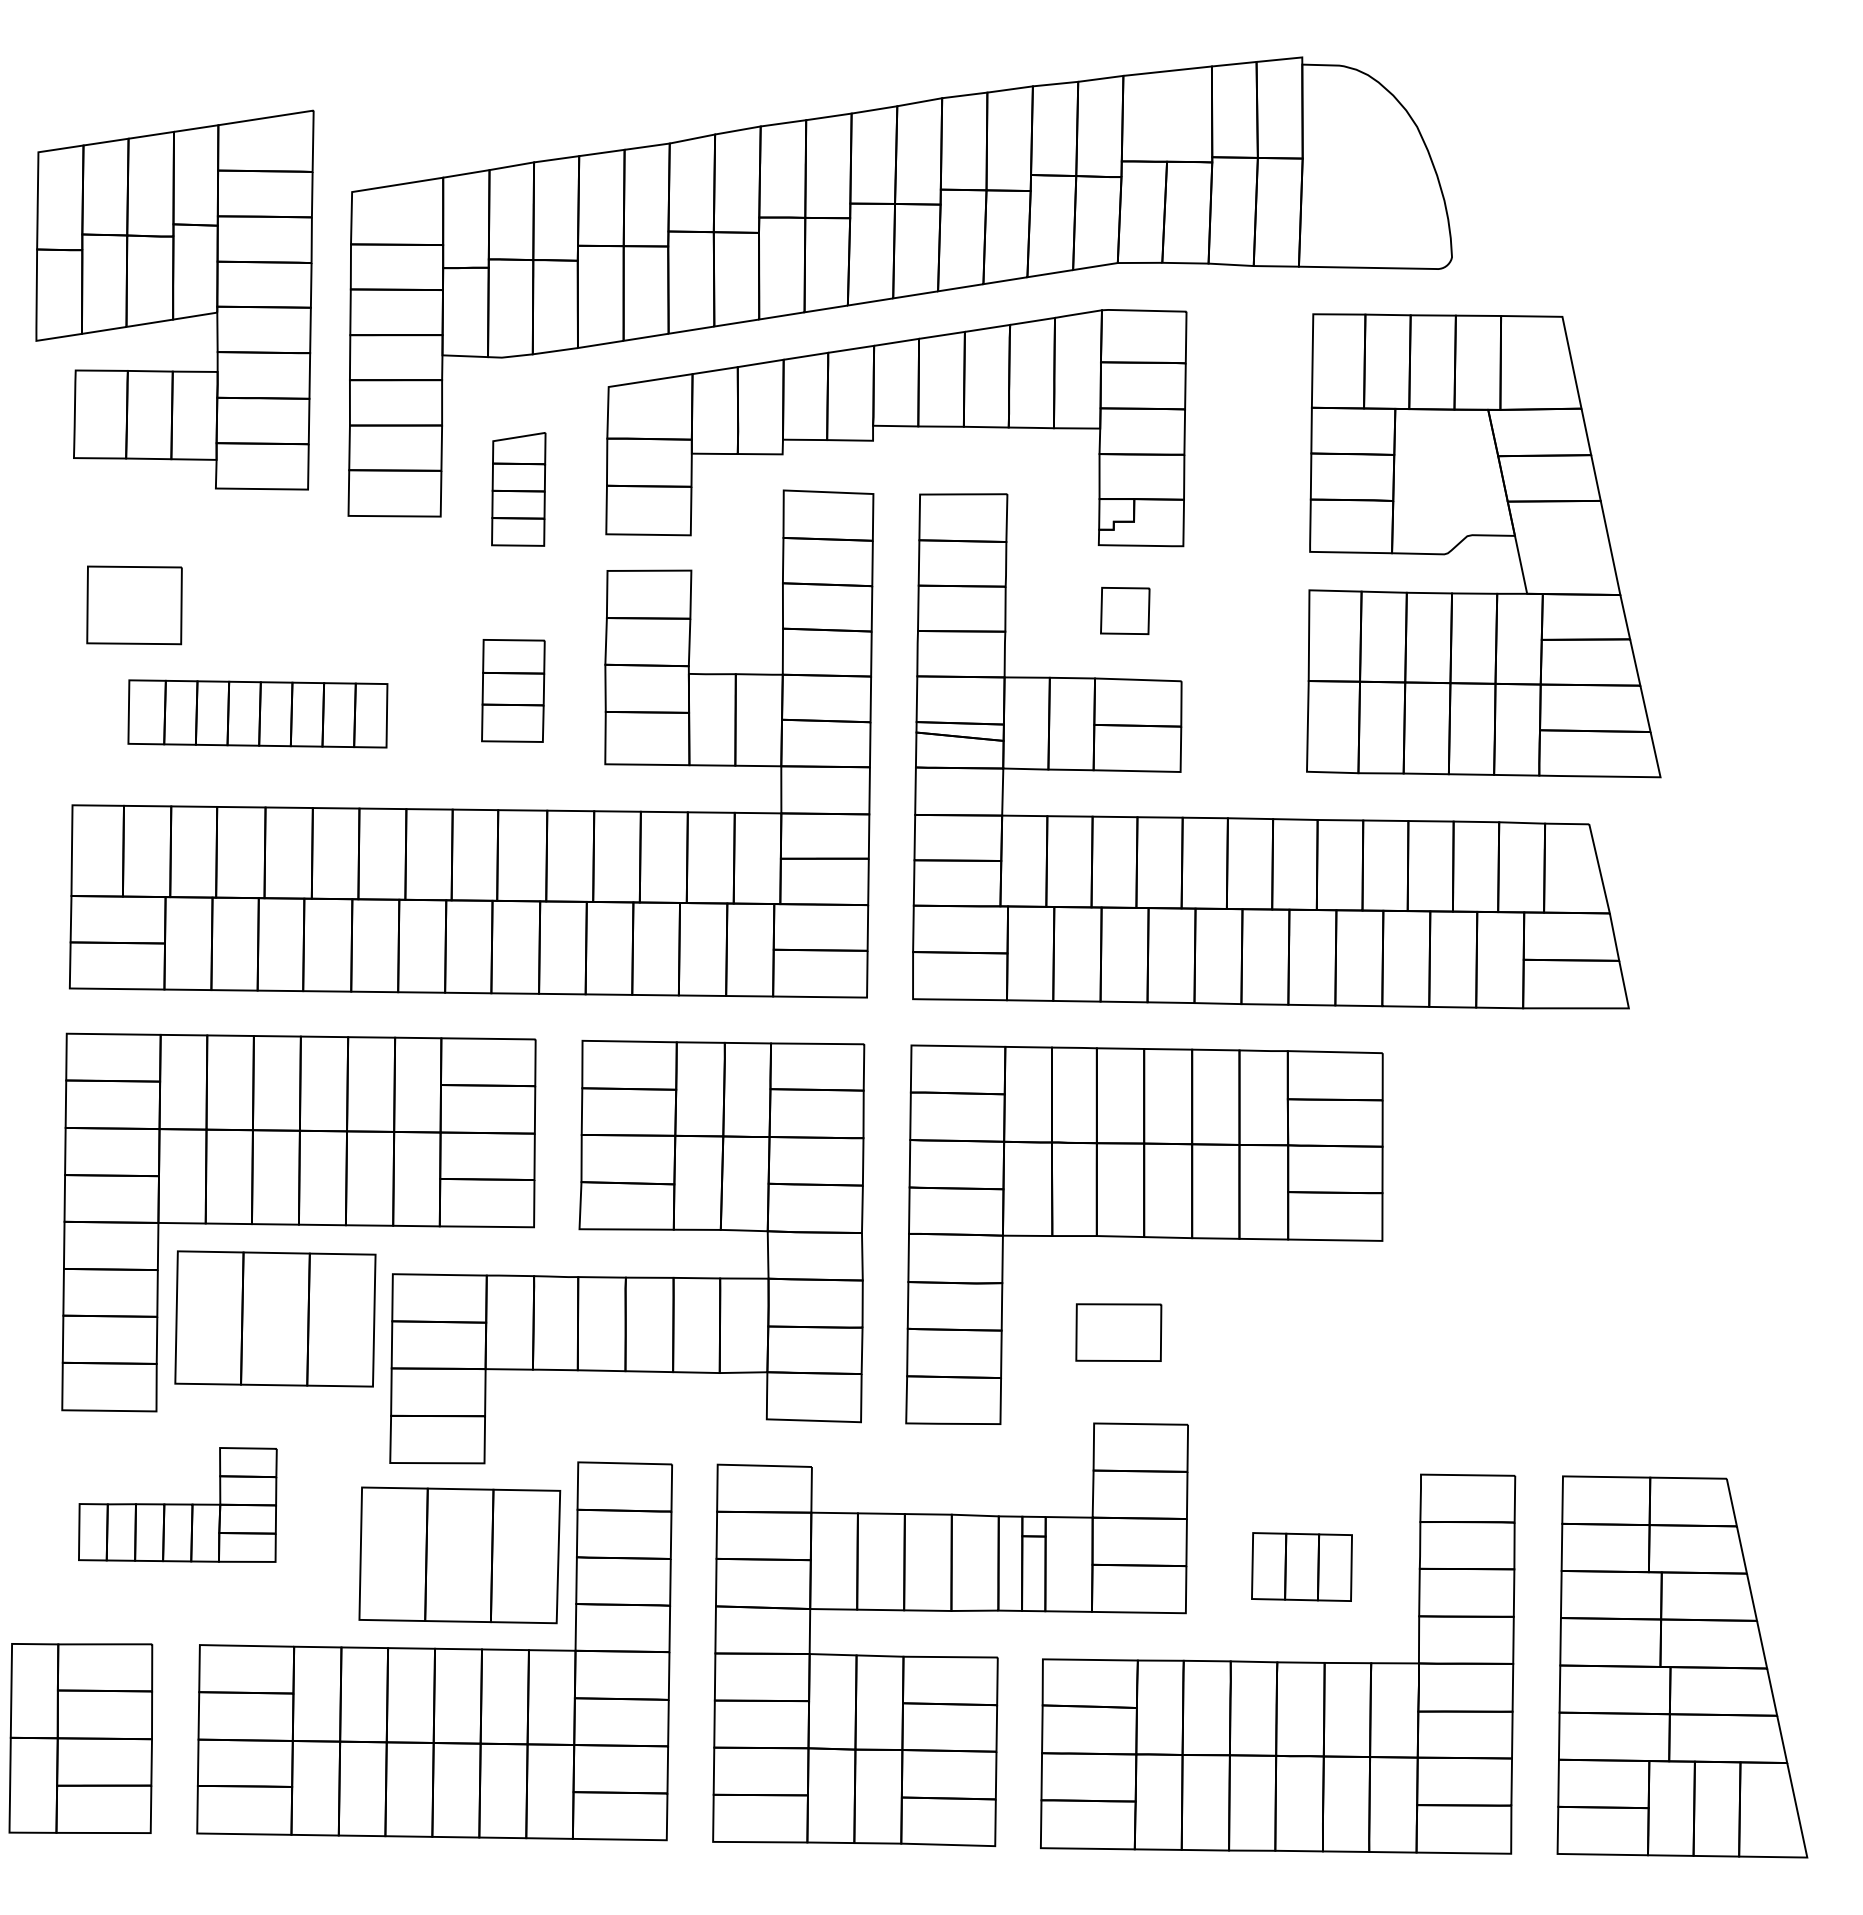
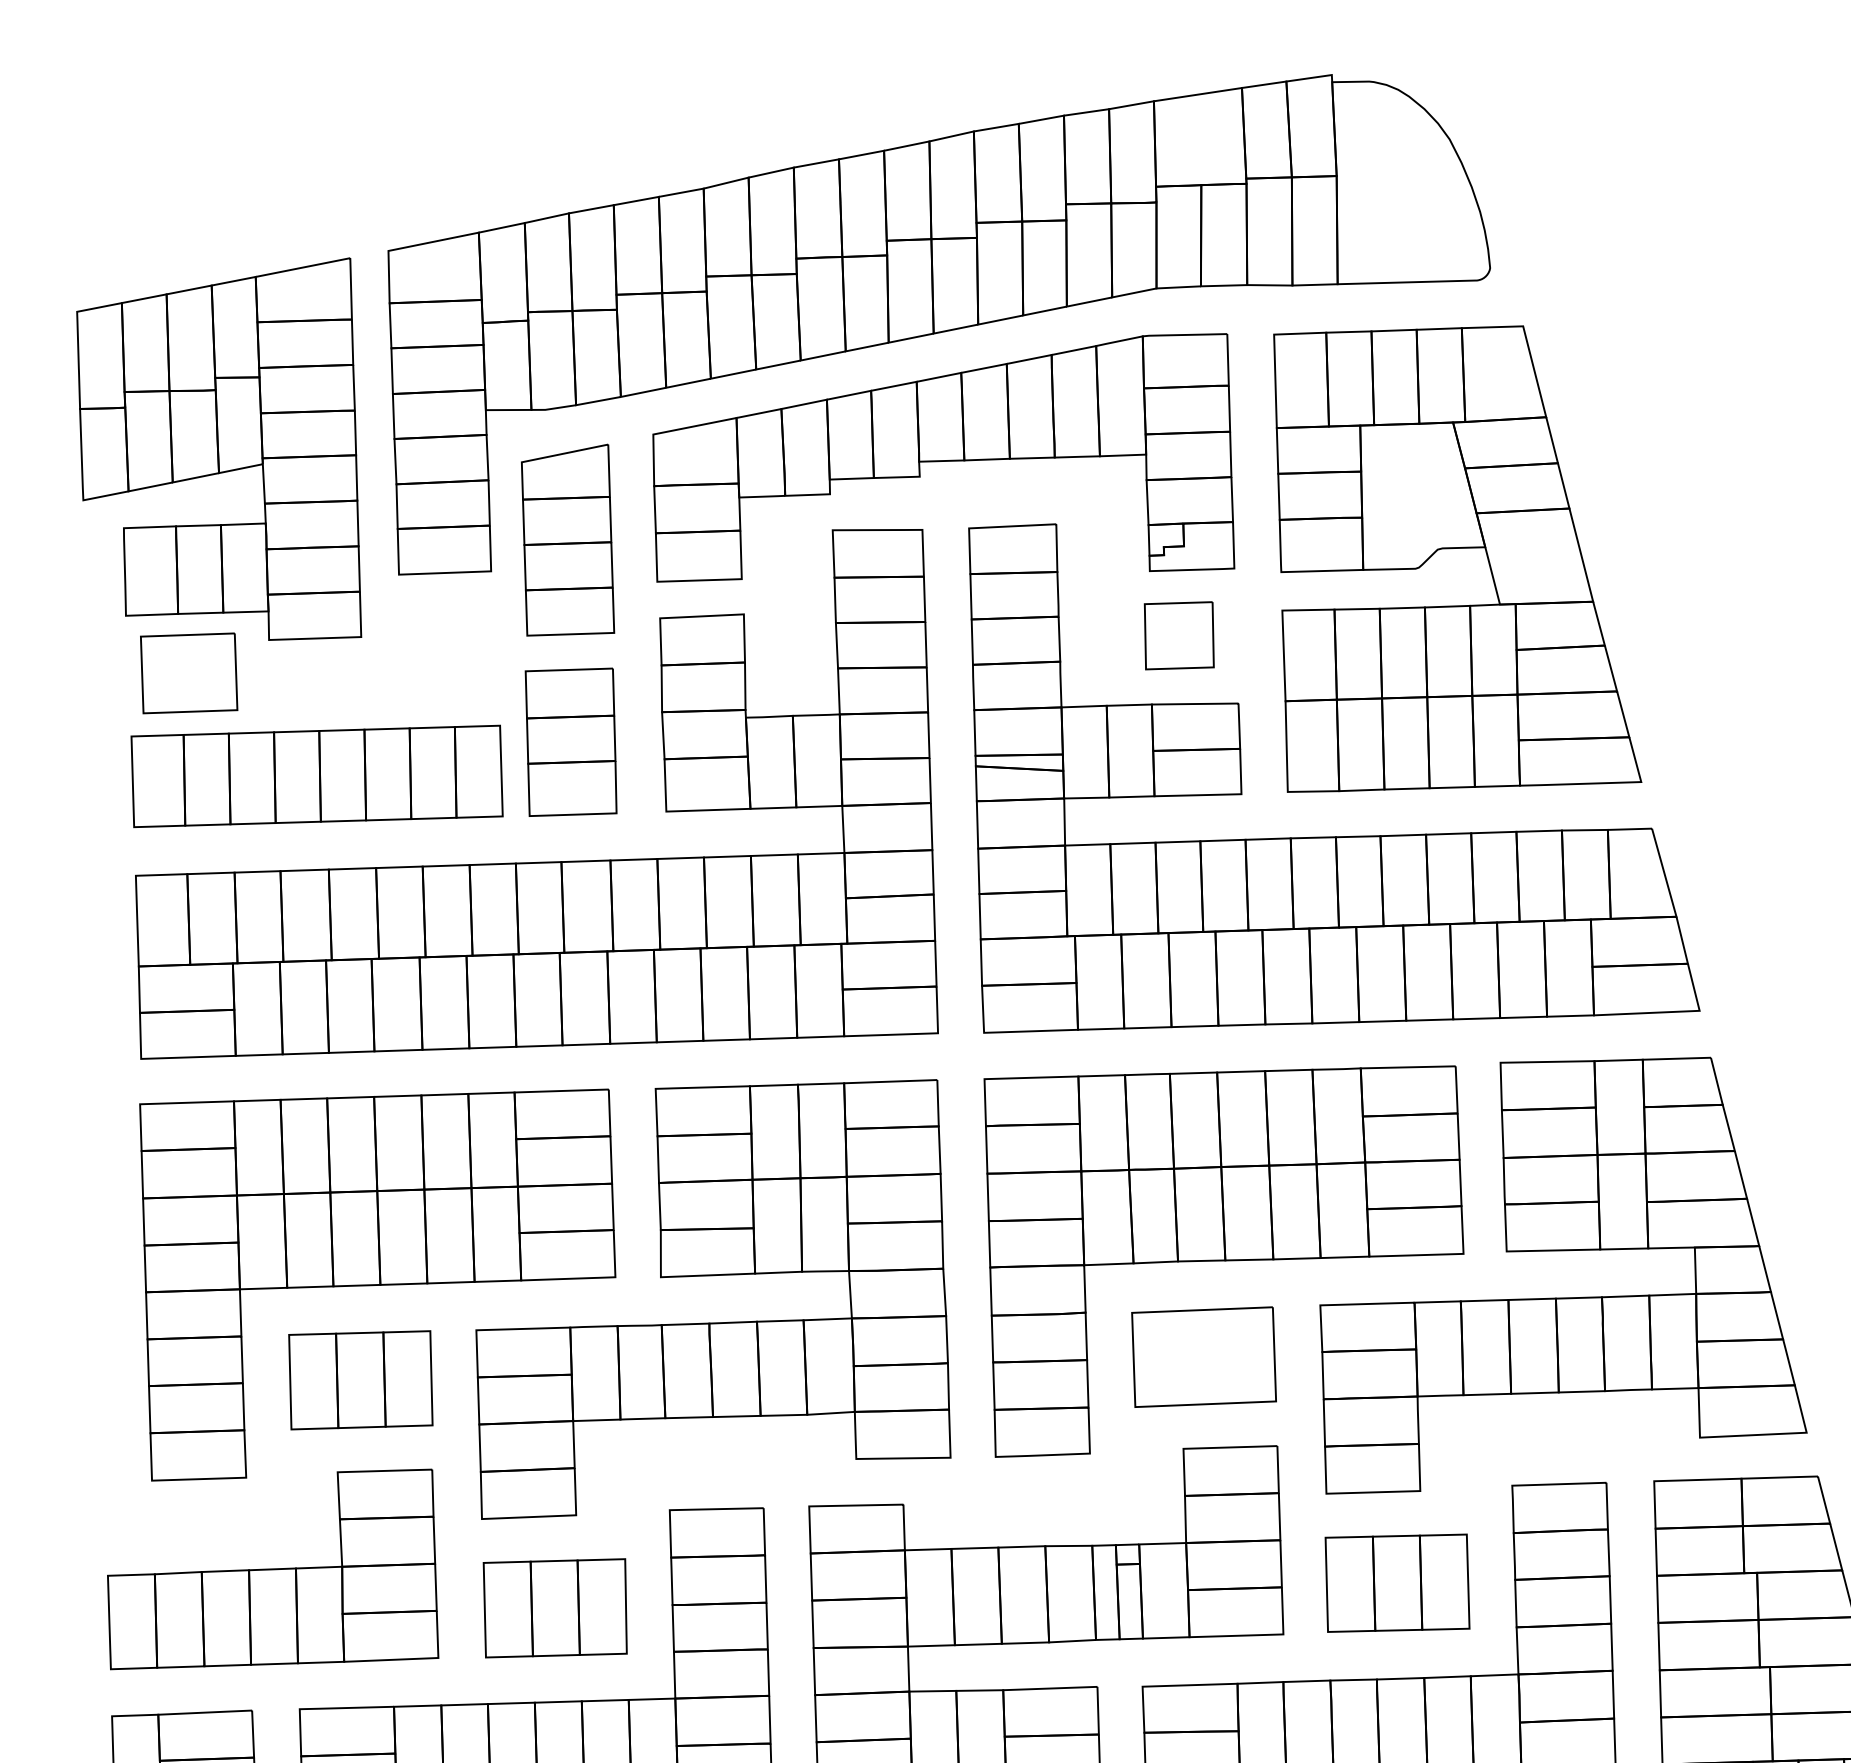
part: (174, 299) -> (219, 452), moved
part: (518, 489) -> (567, 540), size x1.67
part: (1483, 536) -> (1453, 549), moved
part: (1124, 610) -> (1178, 635), size x1.43
part: (513, 690) -> (571, 741), size x1.43
part: (257, 713) -> (316, 776), size x1.43
part: (1476, 1242) -> (1557, 1251), added
part: (274, 1318) -> (360, 1379), size x0.71
part: (1118, 1332) -> (1203, 1356), size x1.67
part: (177, 1504) -> (271, 1569), size x1.67
part: (459, 1555) -> (555, 1608), size x0.71
part: (1301, 1566) -> (1396, 1582), size x1.43

